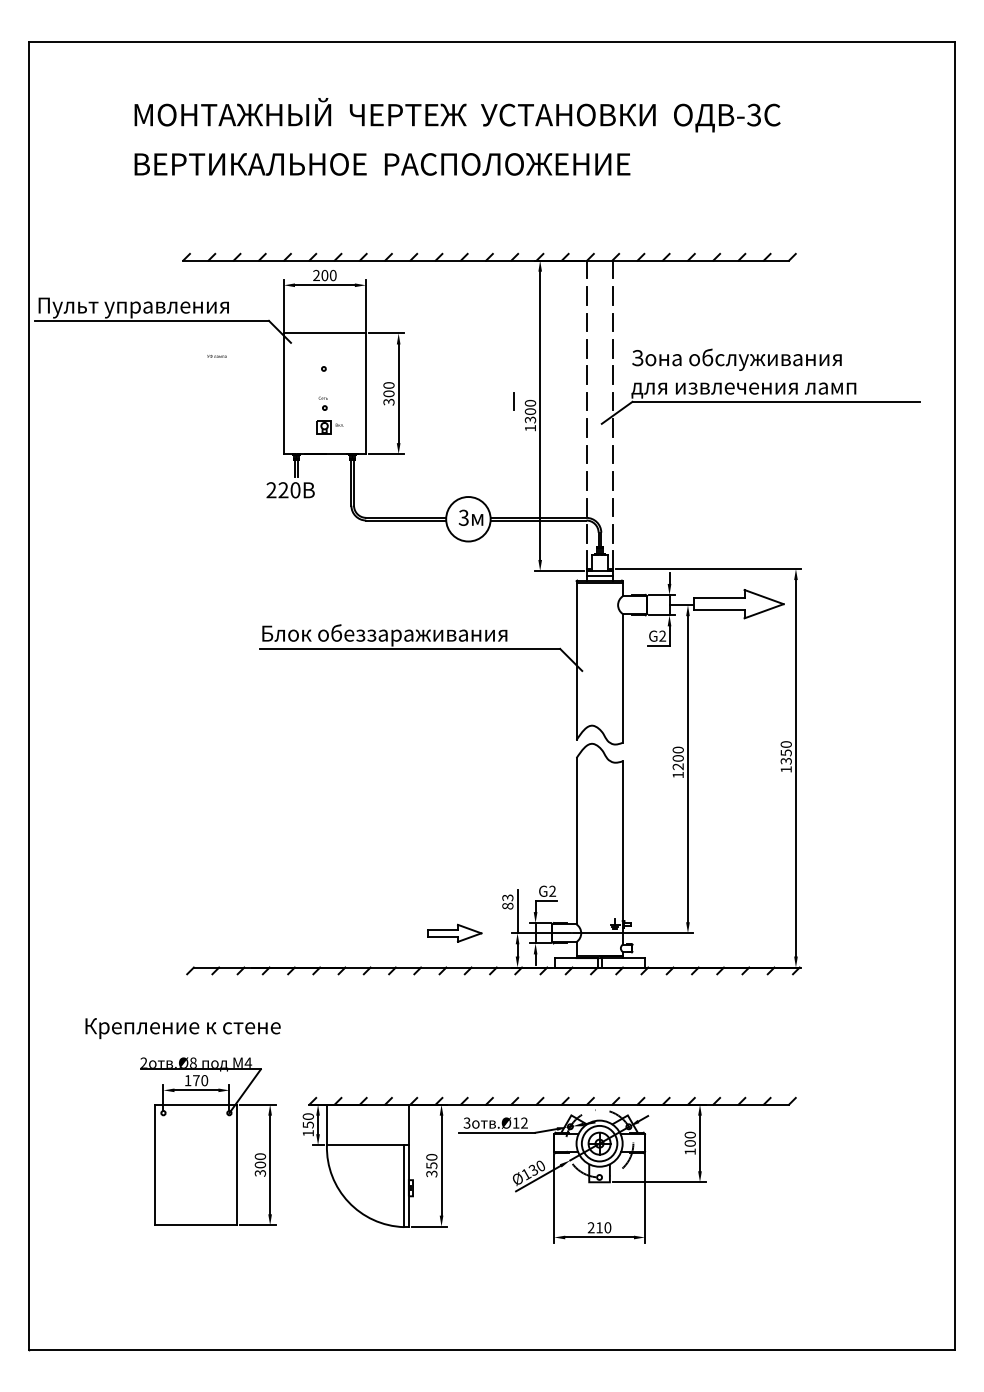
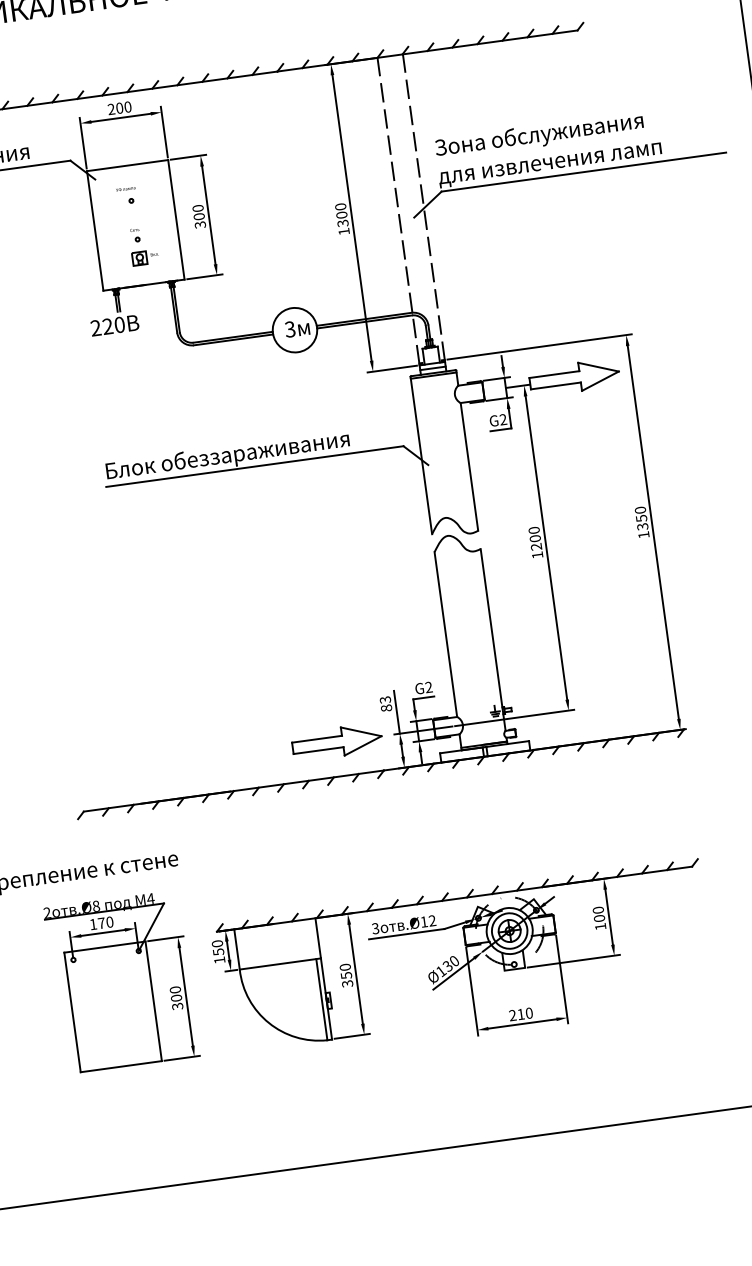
text: (216, 356) -> (125, 189), moved
line: (513, 401) -> (323, 207), removed
part: (454, 933) -> (337, 742), size x1.67

